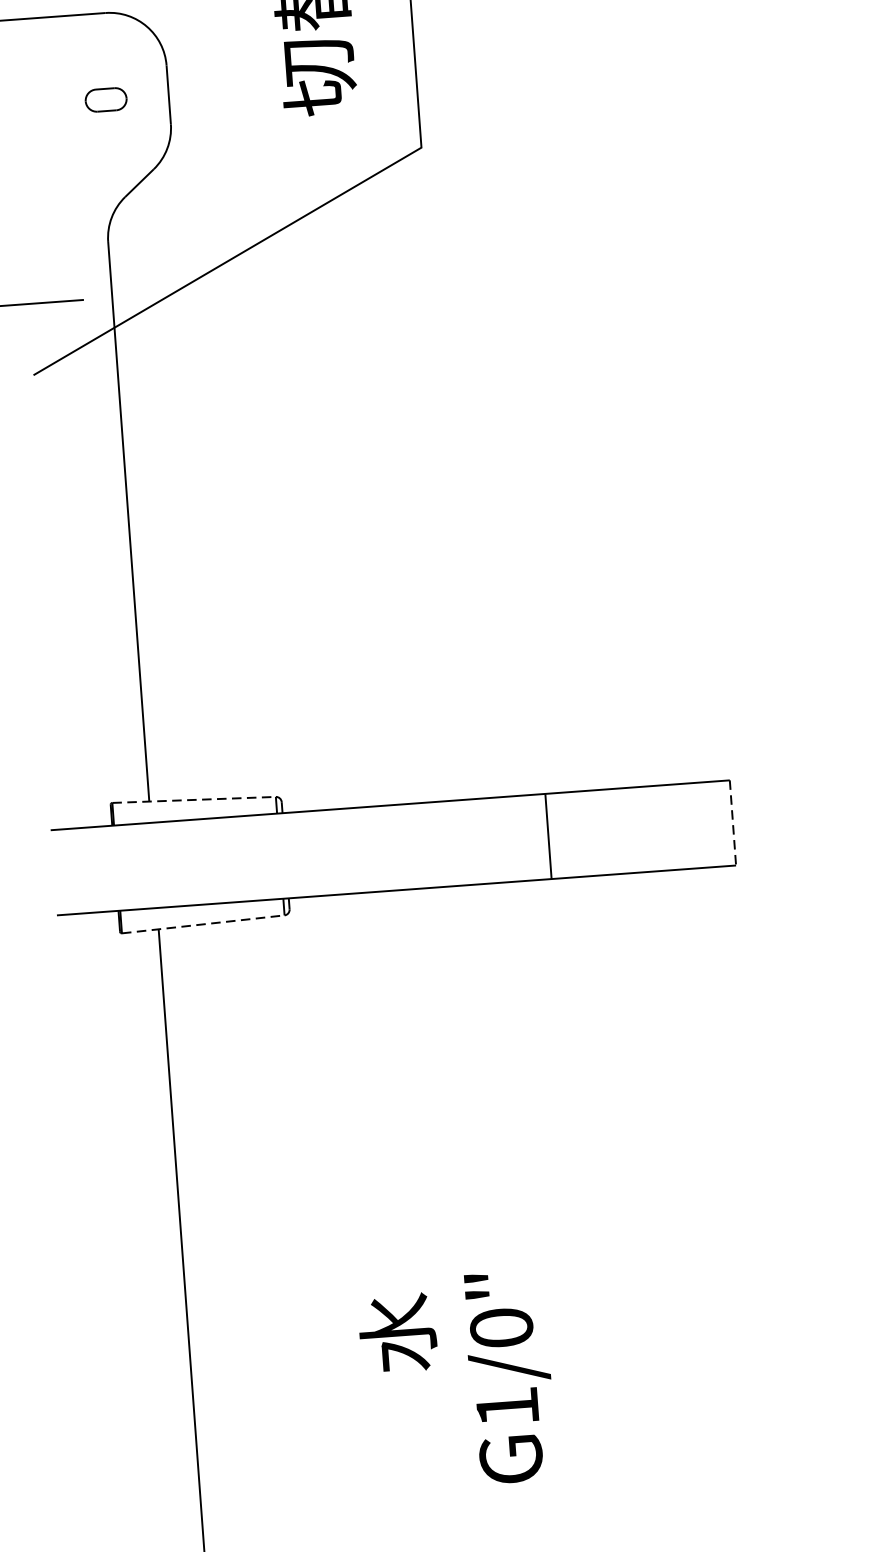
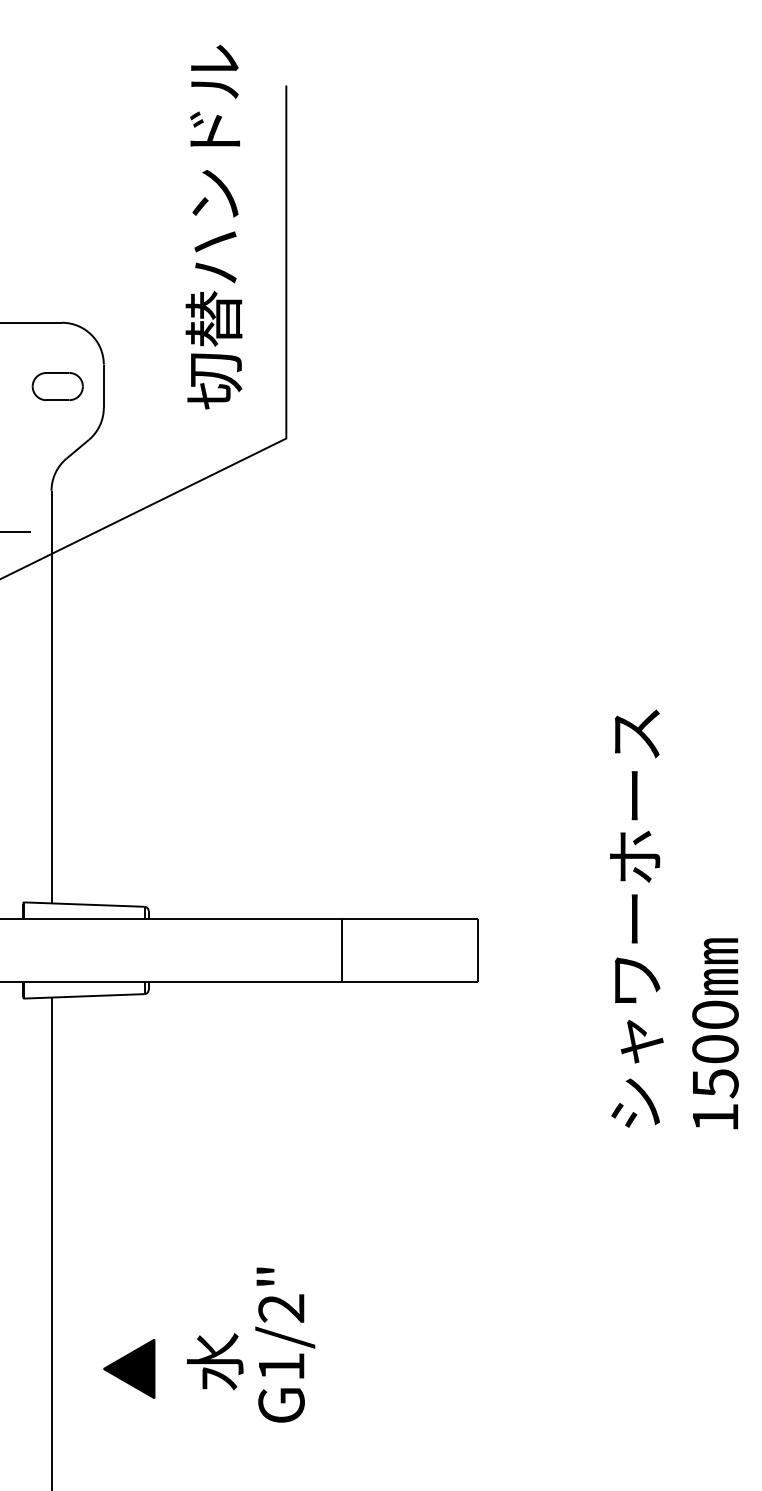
part: (105, 99) -> (57, 386), size x1.67
line: (194, 799) -> (84, 904), dashed -> solid
line: (733, 822) -> (478, 950), dashed -> solid
line: (203, 924) -> (84, 996), dashed -> solid
text: (501, 1328) -> (281, 1308), G1/0" -> G1/2"
text: (398, 1332) -> (215, 1361), moved
part: (301, 1424) -> (129, 1368), added

